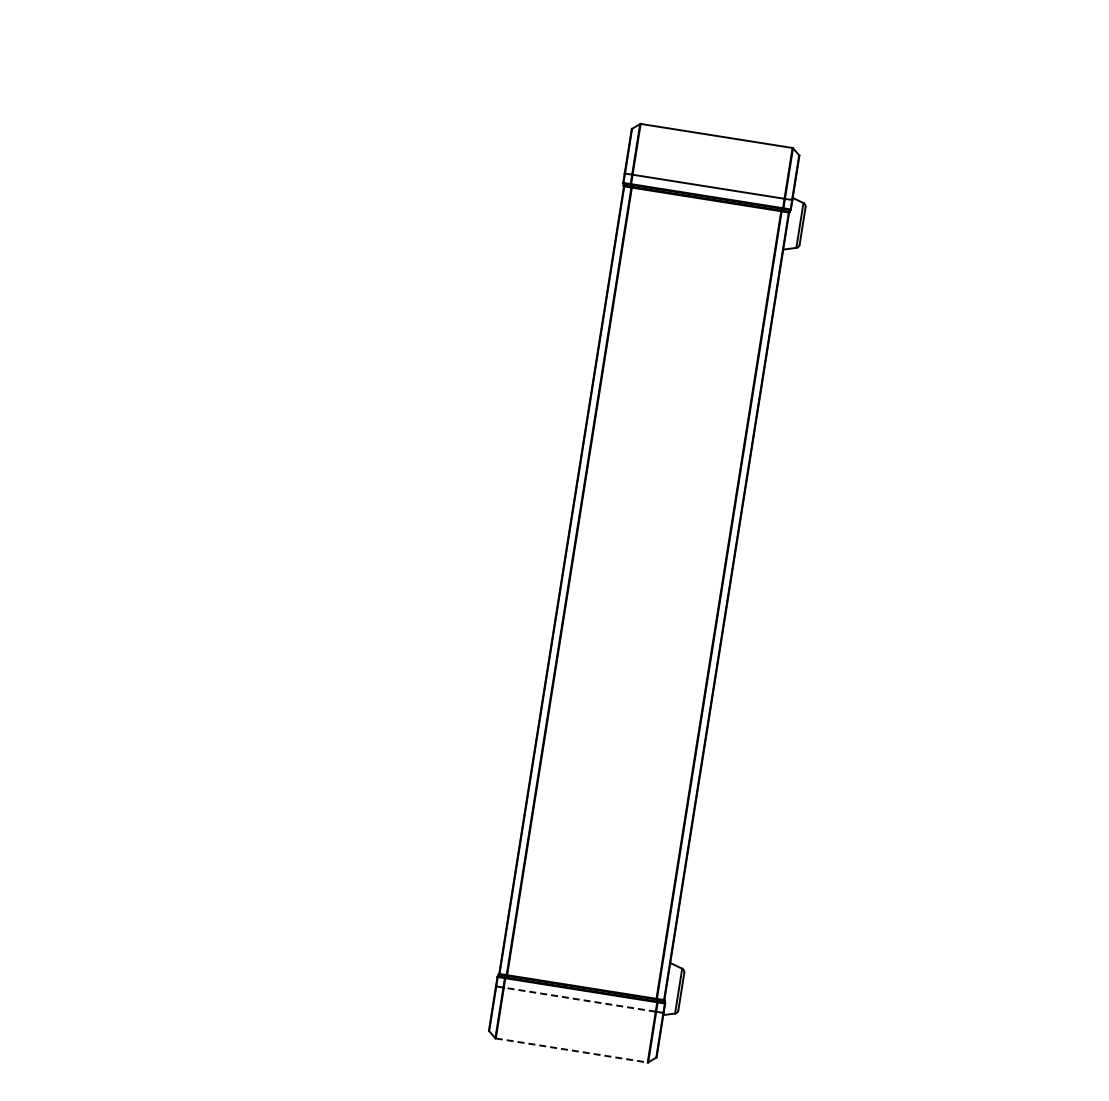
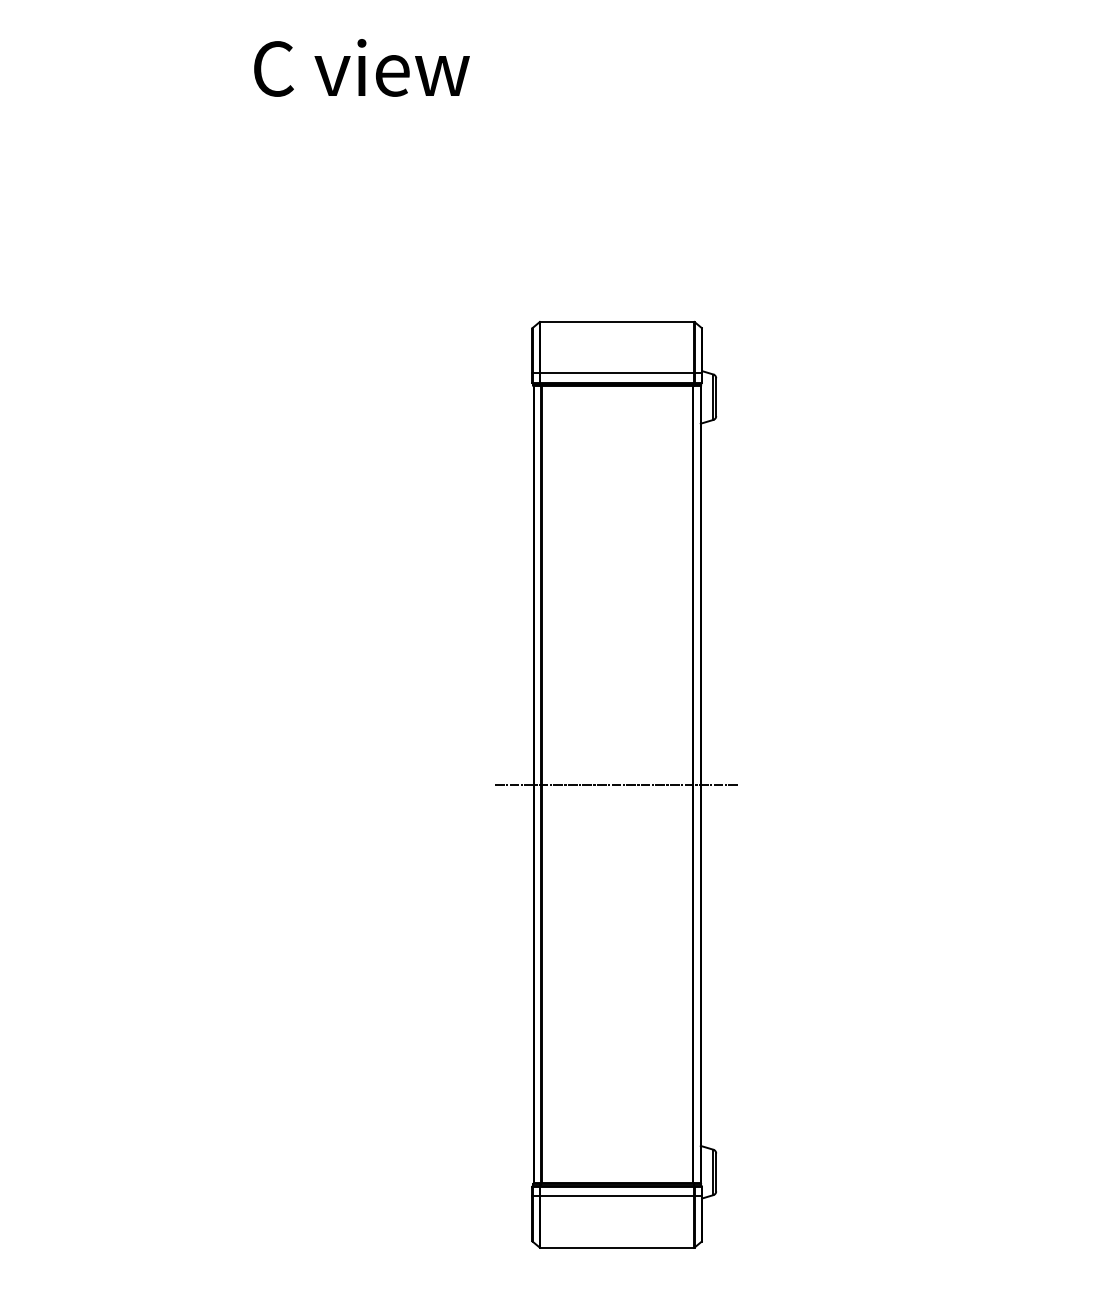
line: (644, 592) -> (617, 784), added
line: (580, 999) -> (617, 1196), dashed -> solid
line: (572, 1050) -> (617, 1247), dashed -> solid

